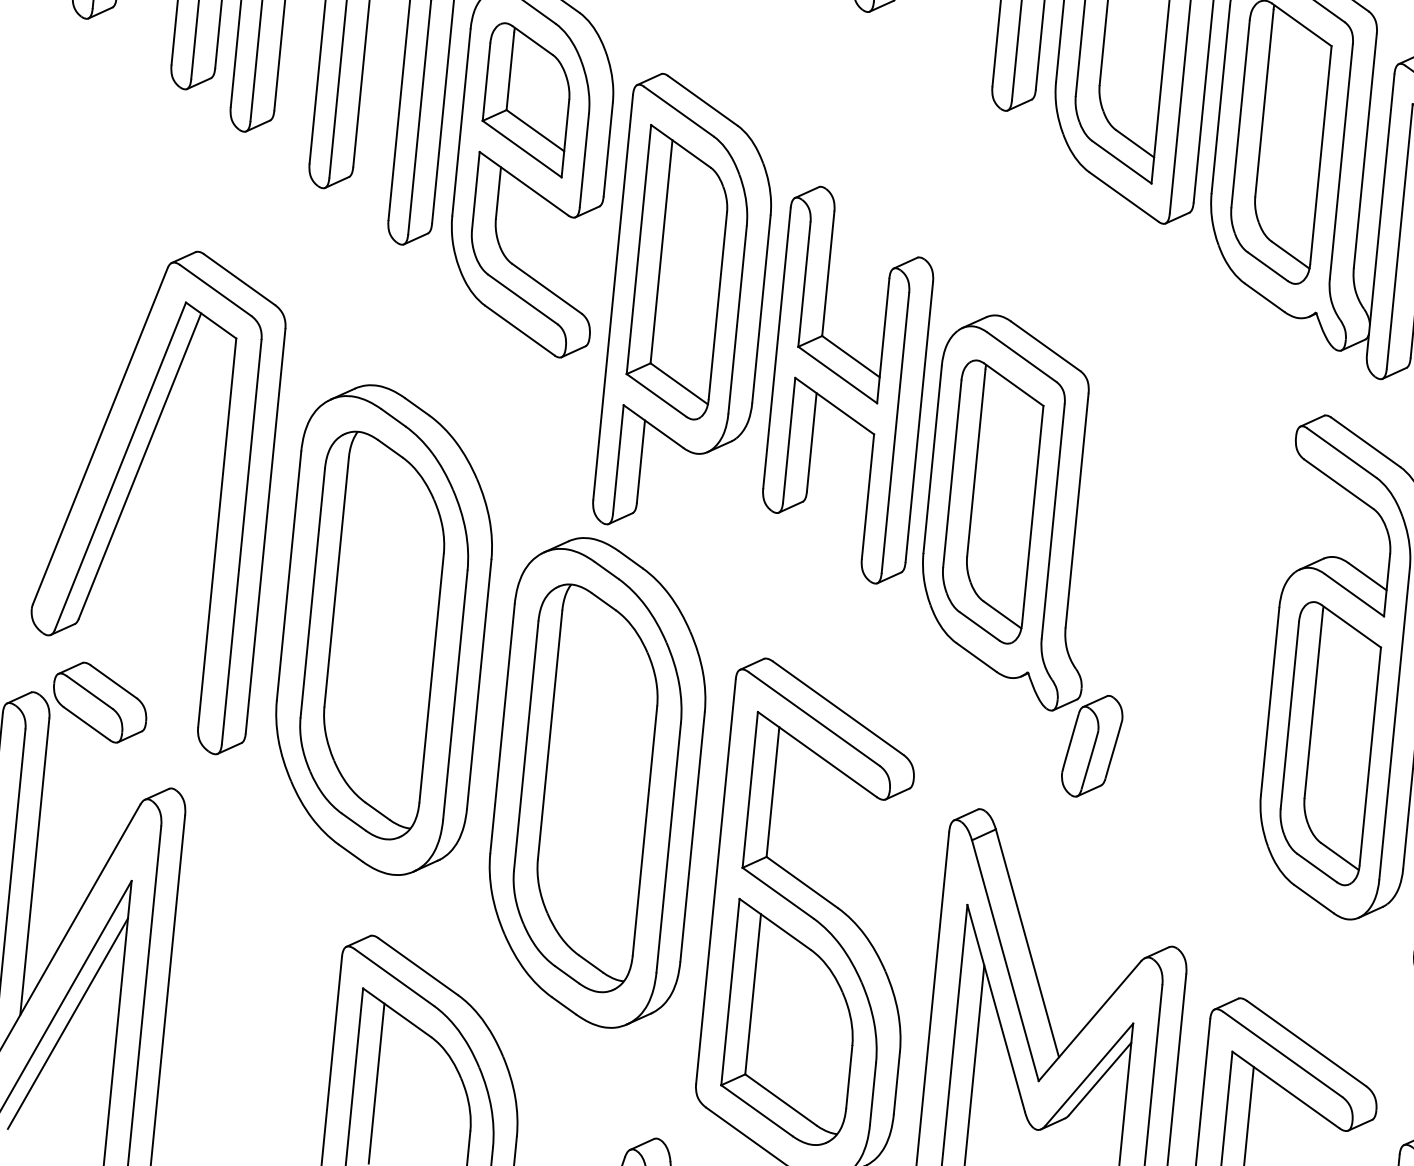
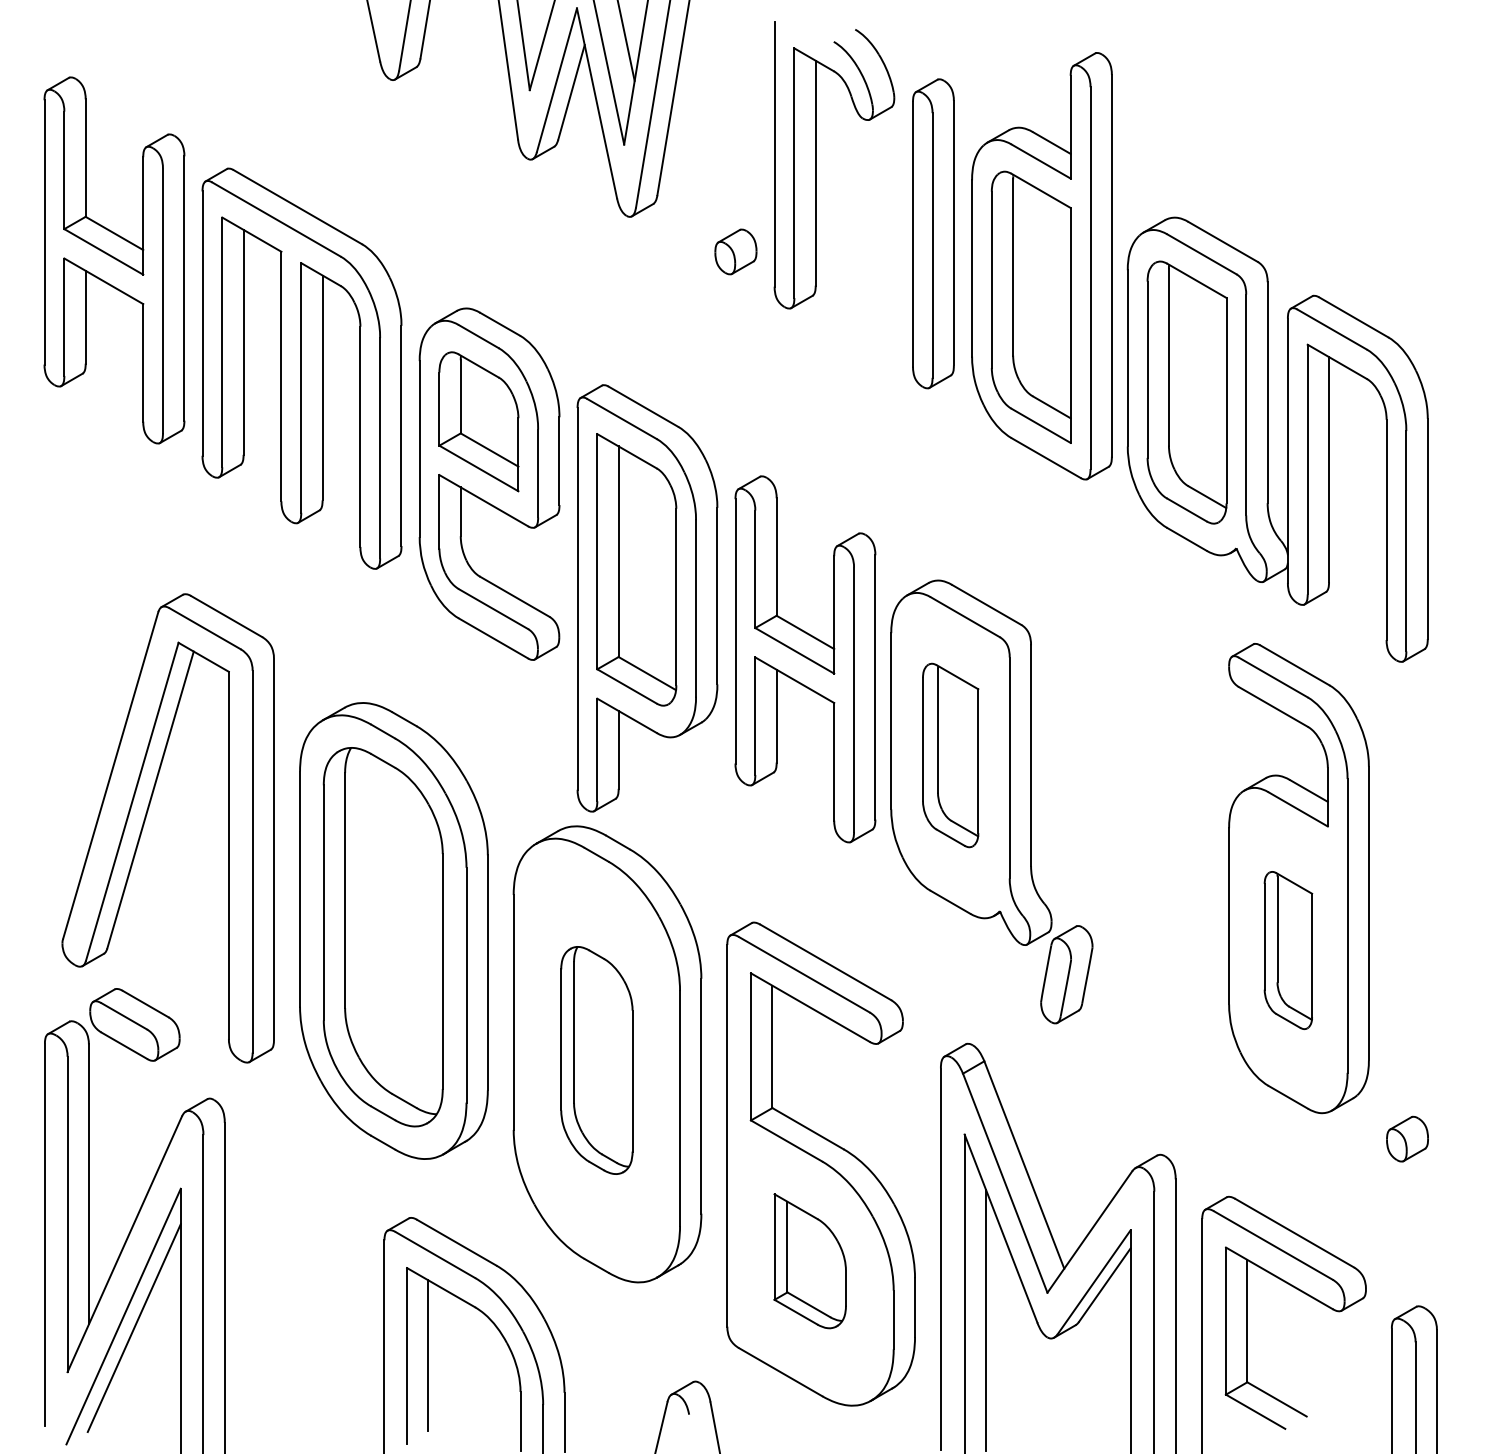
part: (991, 502) -> (950, 755), size x0.7
part: (1329, 743) -> (1288, 950), size x0.6
part: (585, 788) -> (596, 1060), size x0.6
part: (790, 1022) -> (809, 1260), size x0.6

